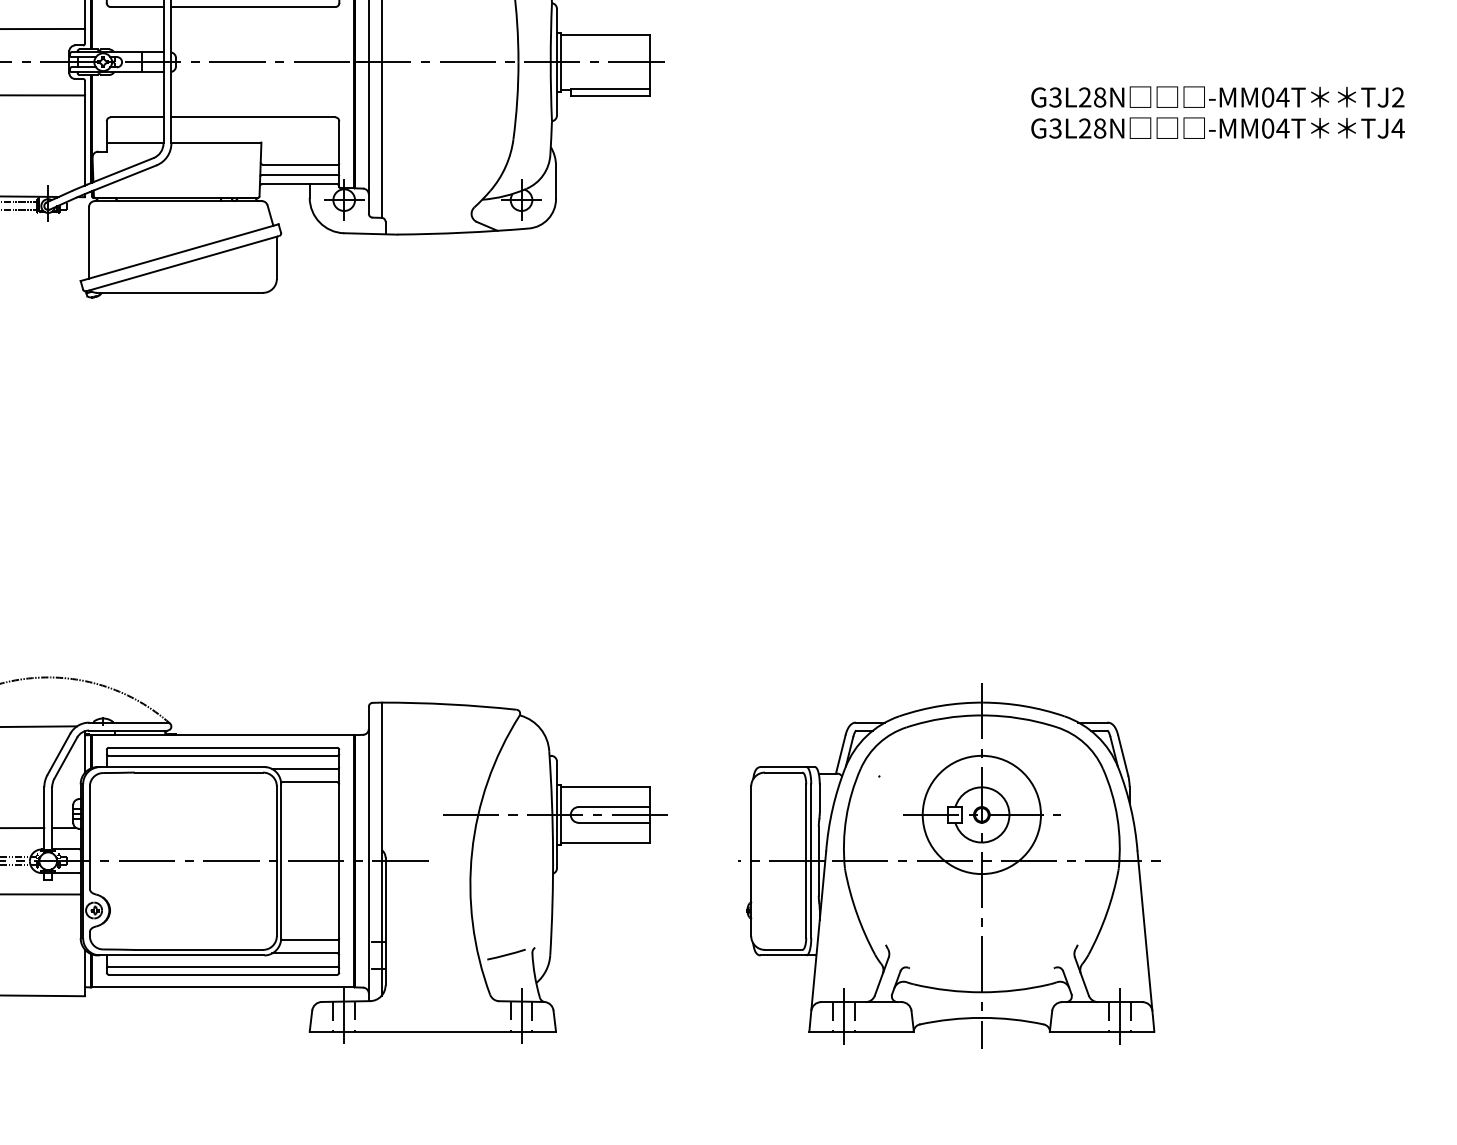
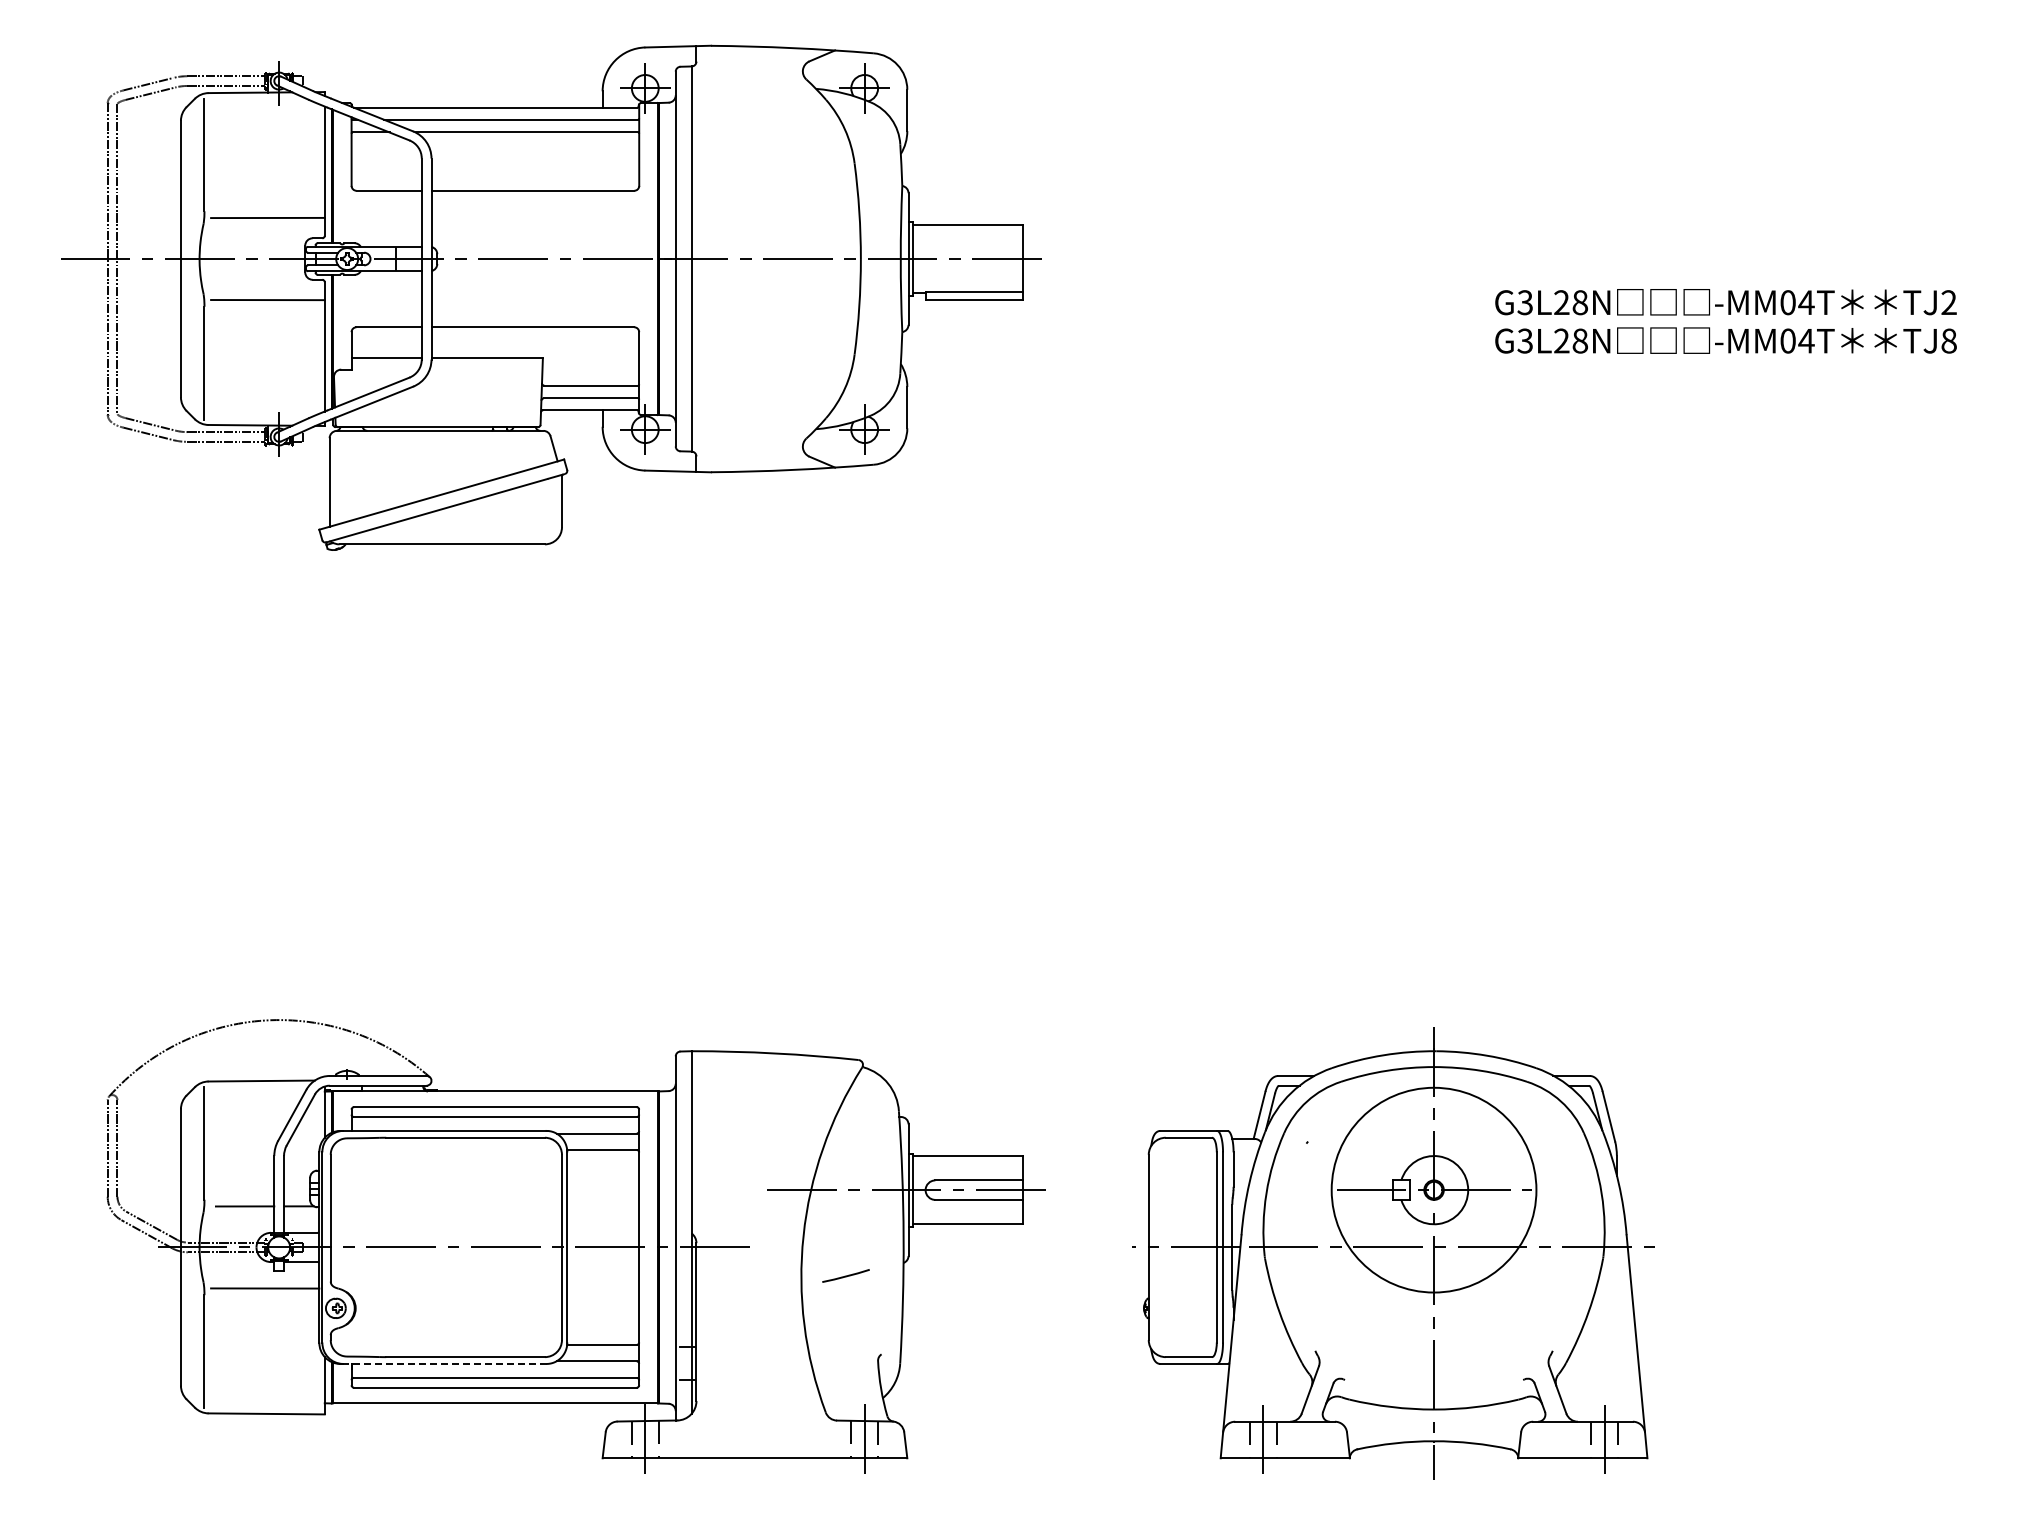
text: (1397, 128) -> (1948, 340), TJ4 -> TJ8
circle: (981, 815) -> (1433, 1190), size x1.4
line: (506, 954) -> (845, 1275), moved
line: (181, 955) -> (444, 1363), solid -> dashed

